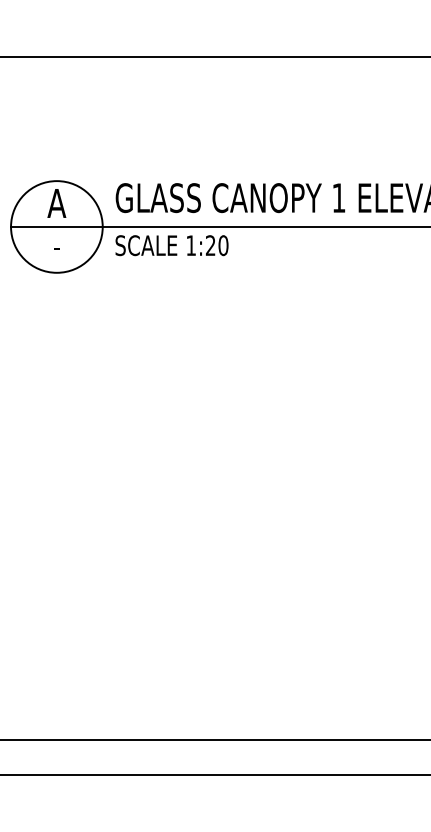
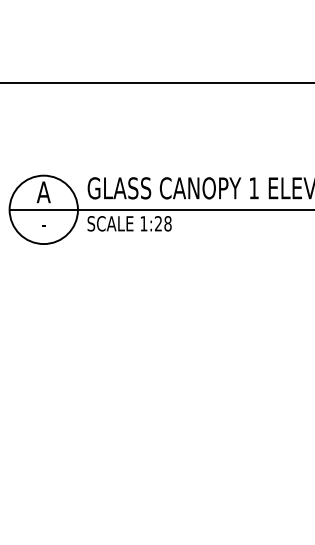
text: (223, 245) -> (168, 223), 1:20 -> 1:28

